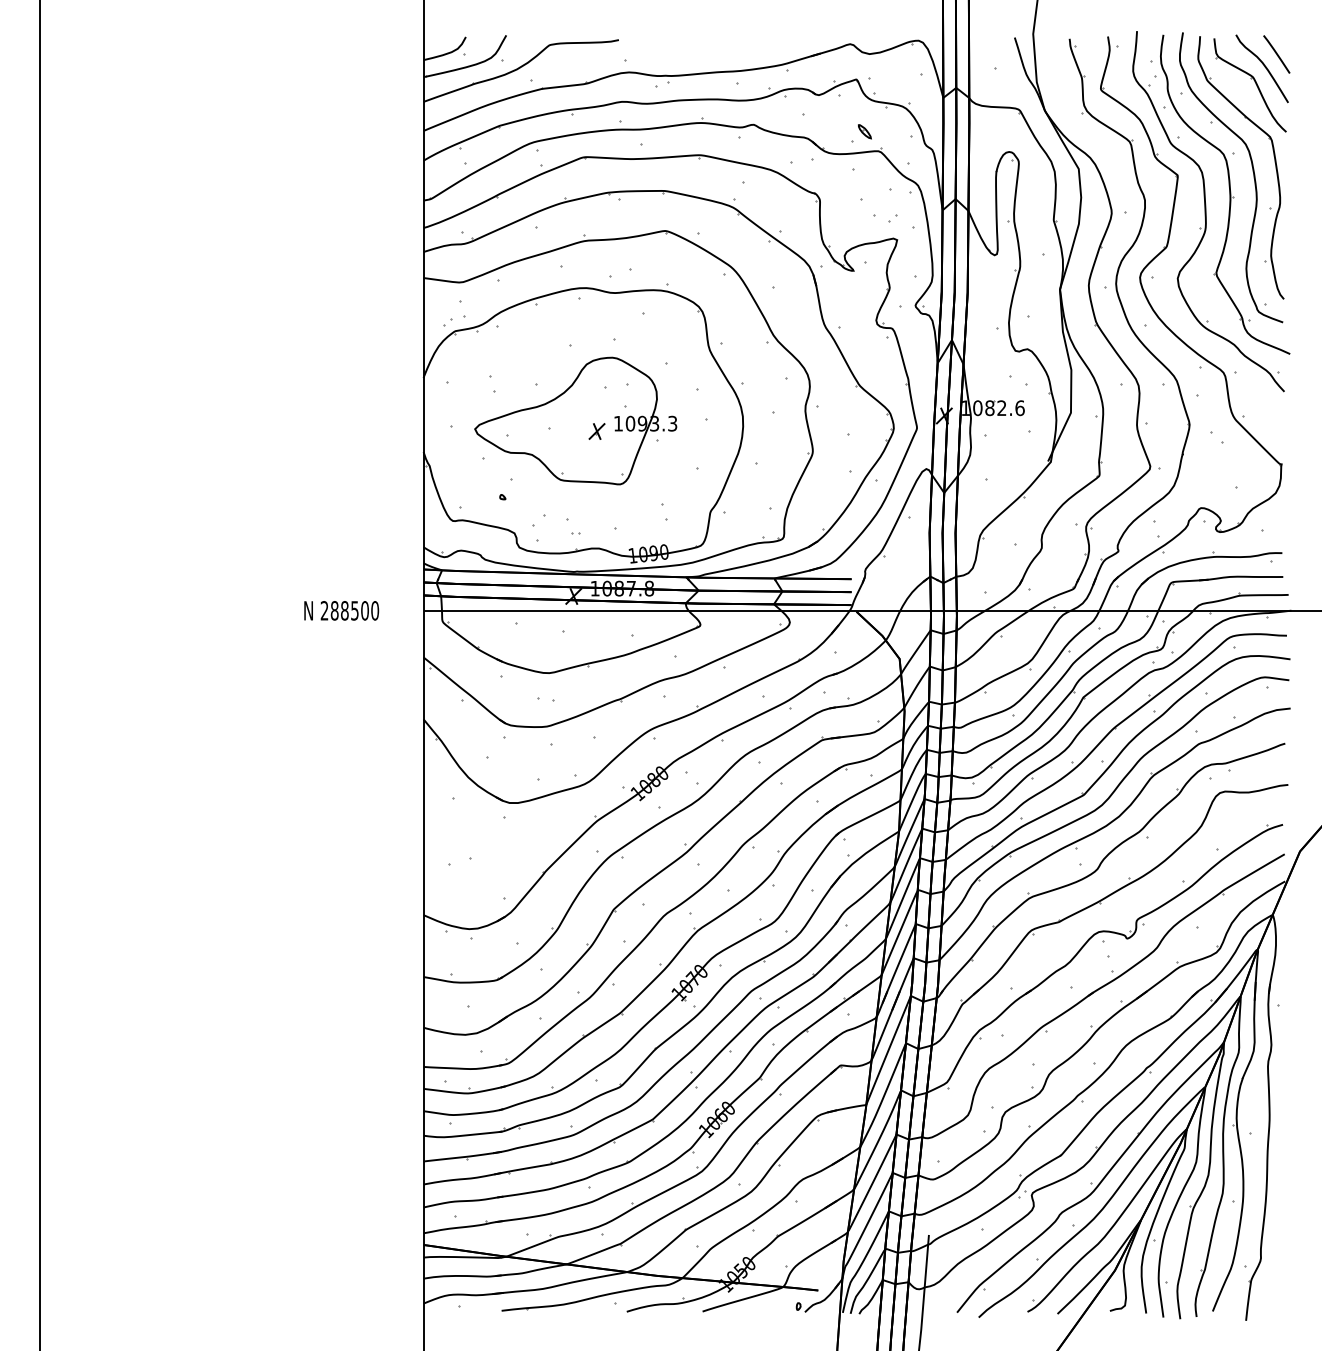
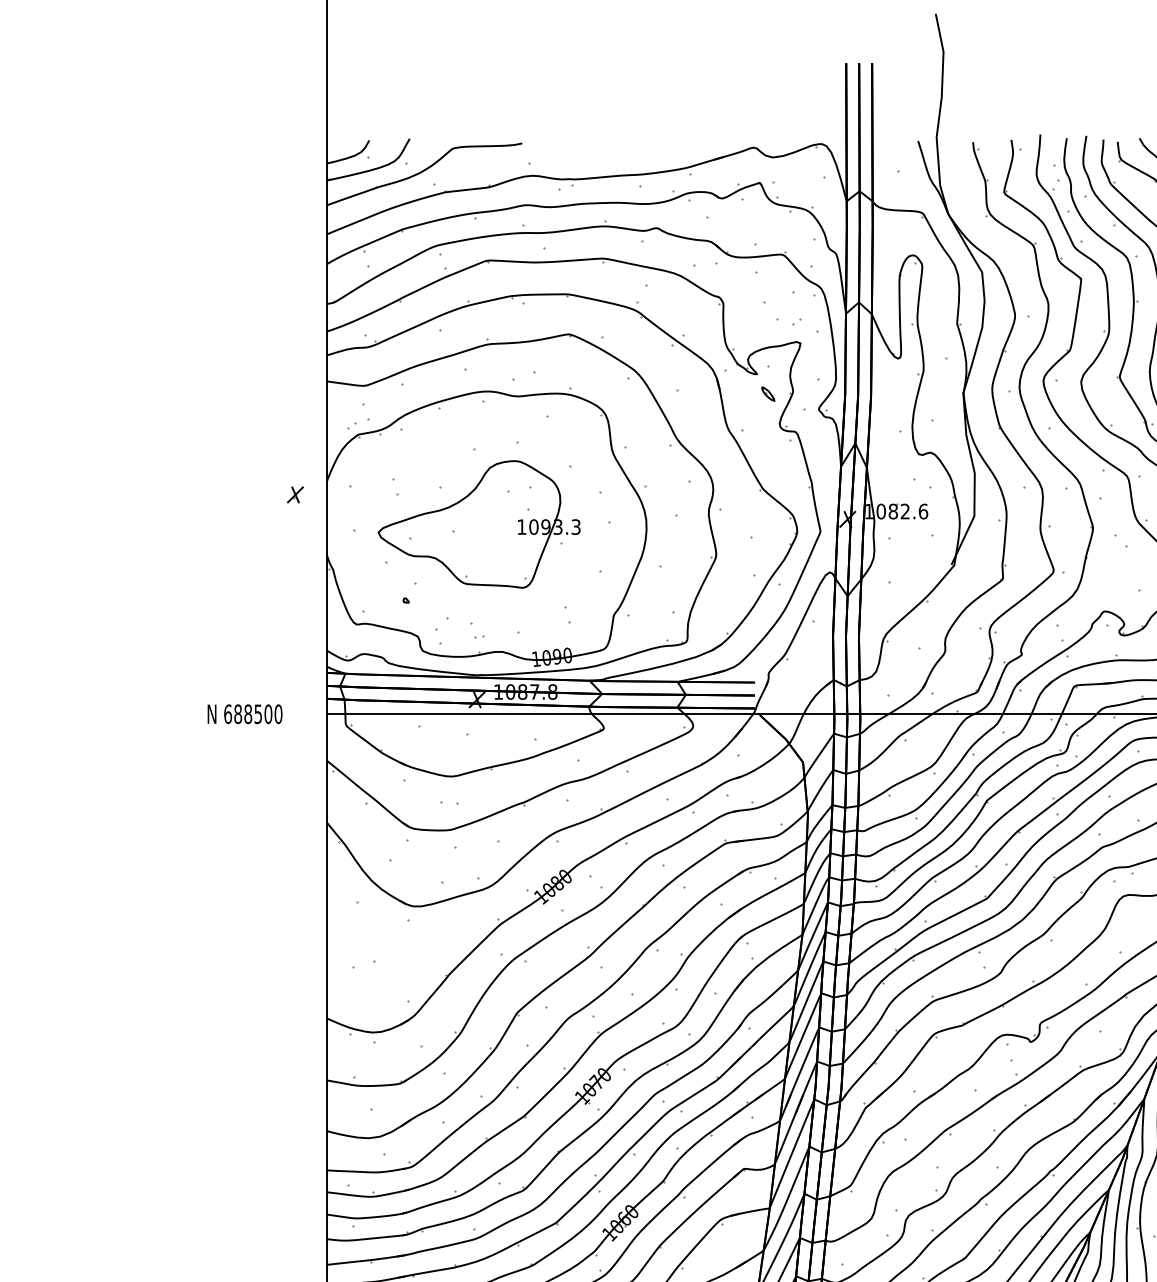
part: (864, 131) -> (767, 393), moved
part: (596, 431) -> (294, 494), moved
text: (324, 610) -> (227, 713), 288500 -> 688500

